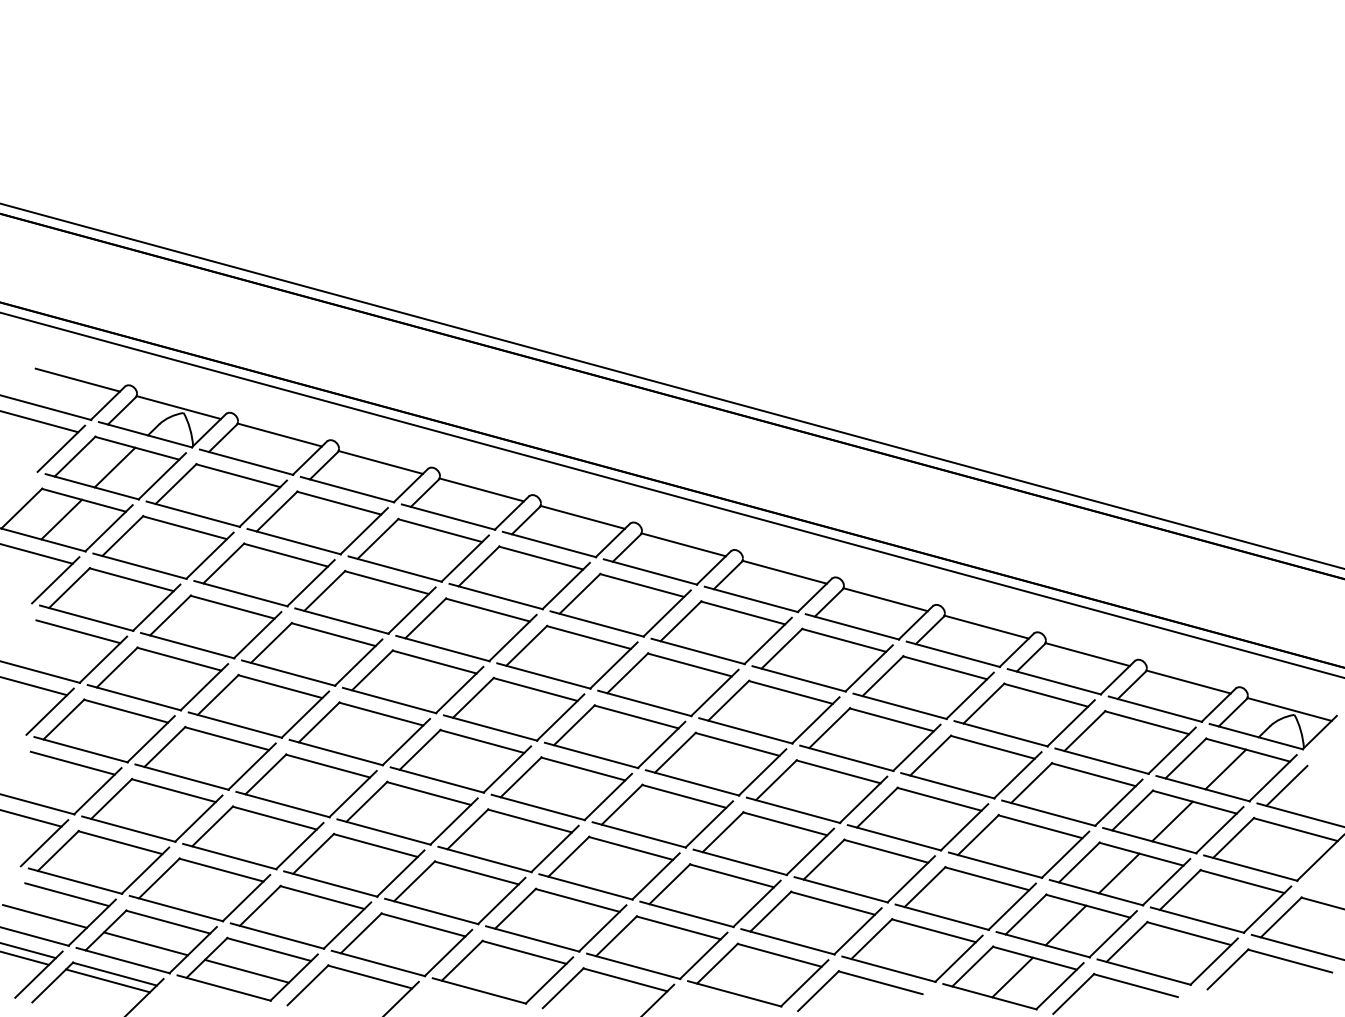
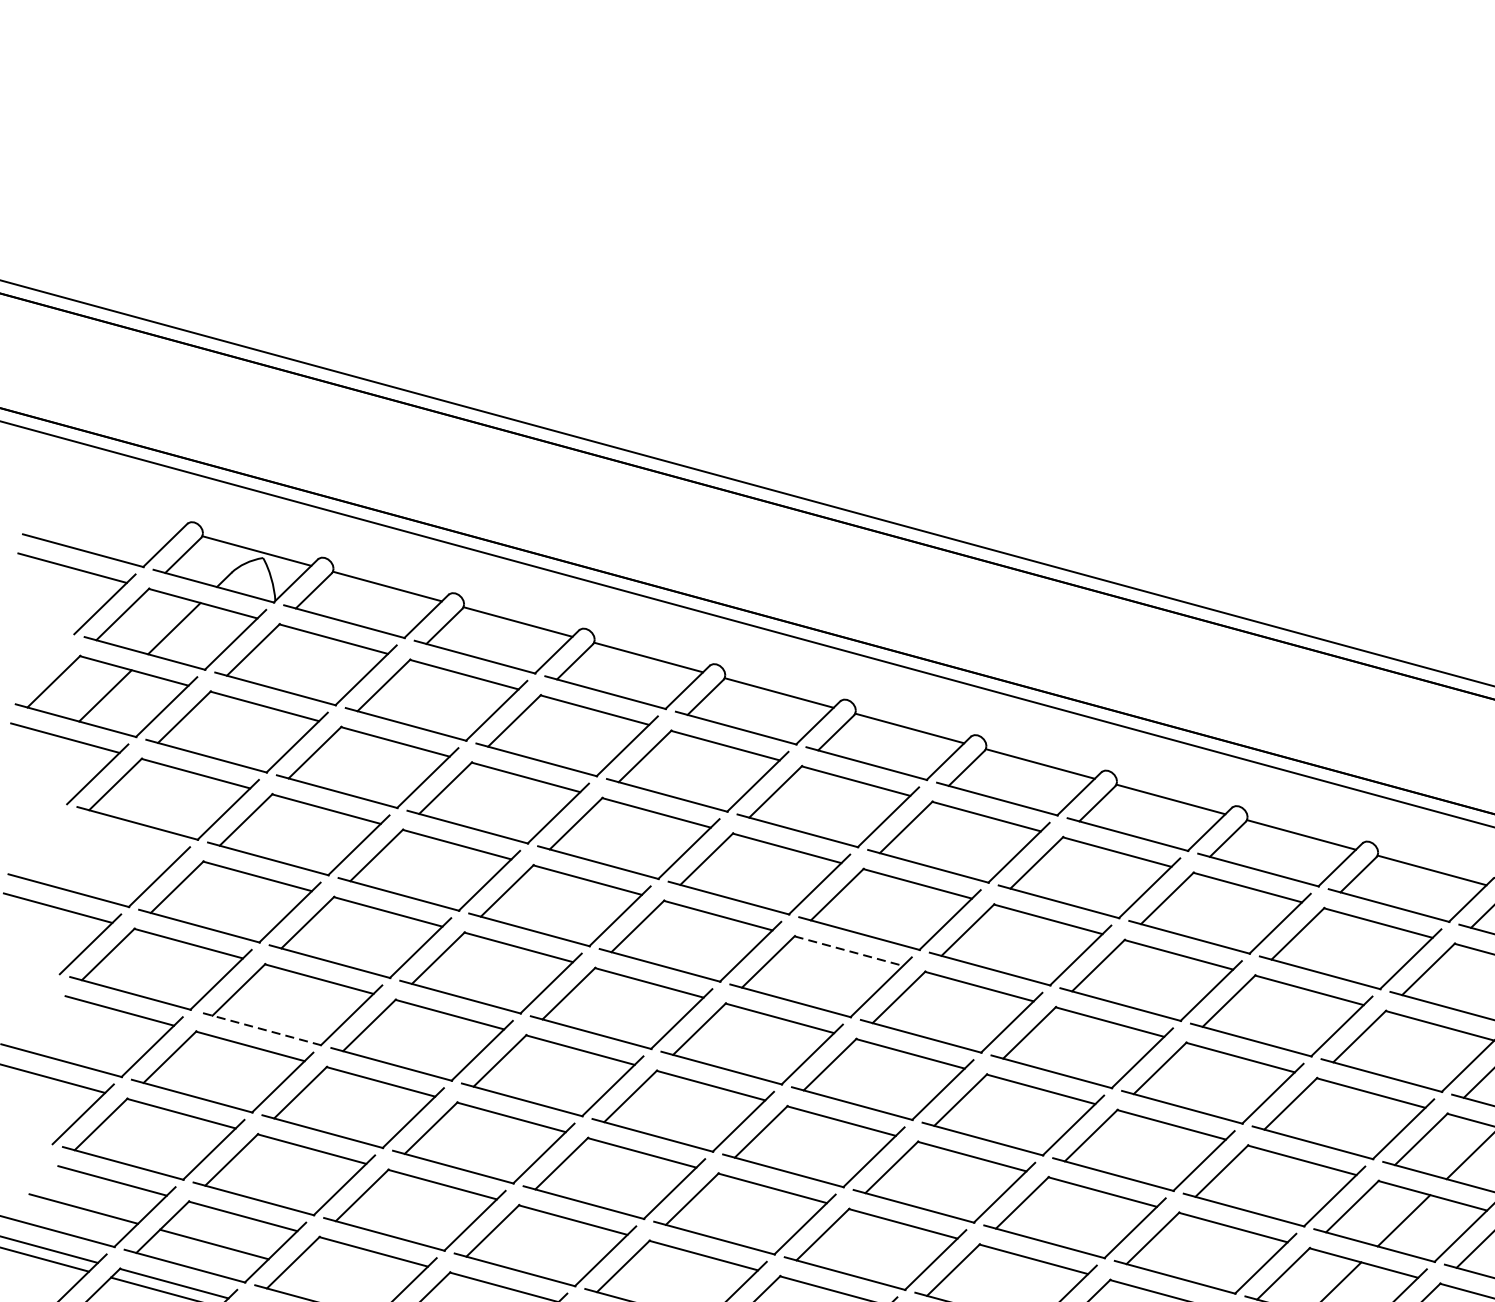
line: (77, 379) -> (125, 514), removed
line: (78, 631) -> (127, 840), removed
line: (637, 717) -> (850, 951), solid -> dashed
line: (181, 777) -> (260, 1029), solid -> dashed
line: (246, 970) -> (344, 1278), removed

